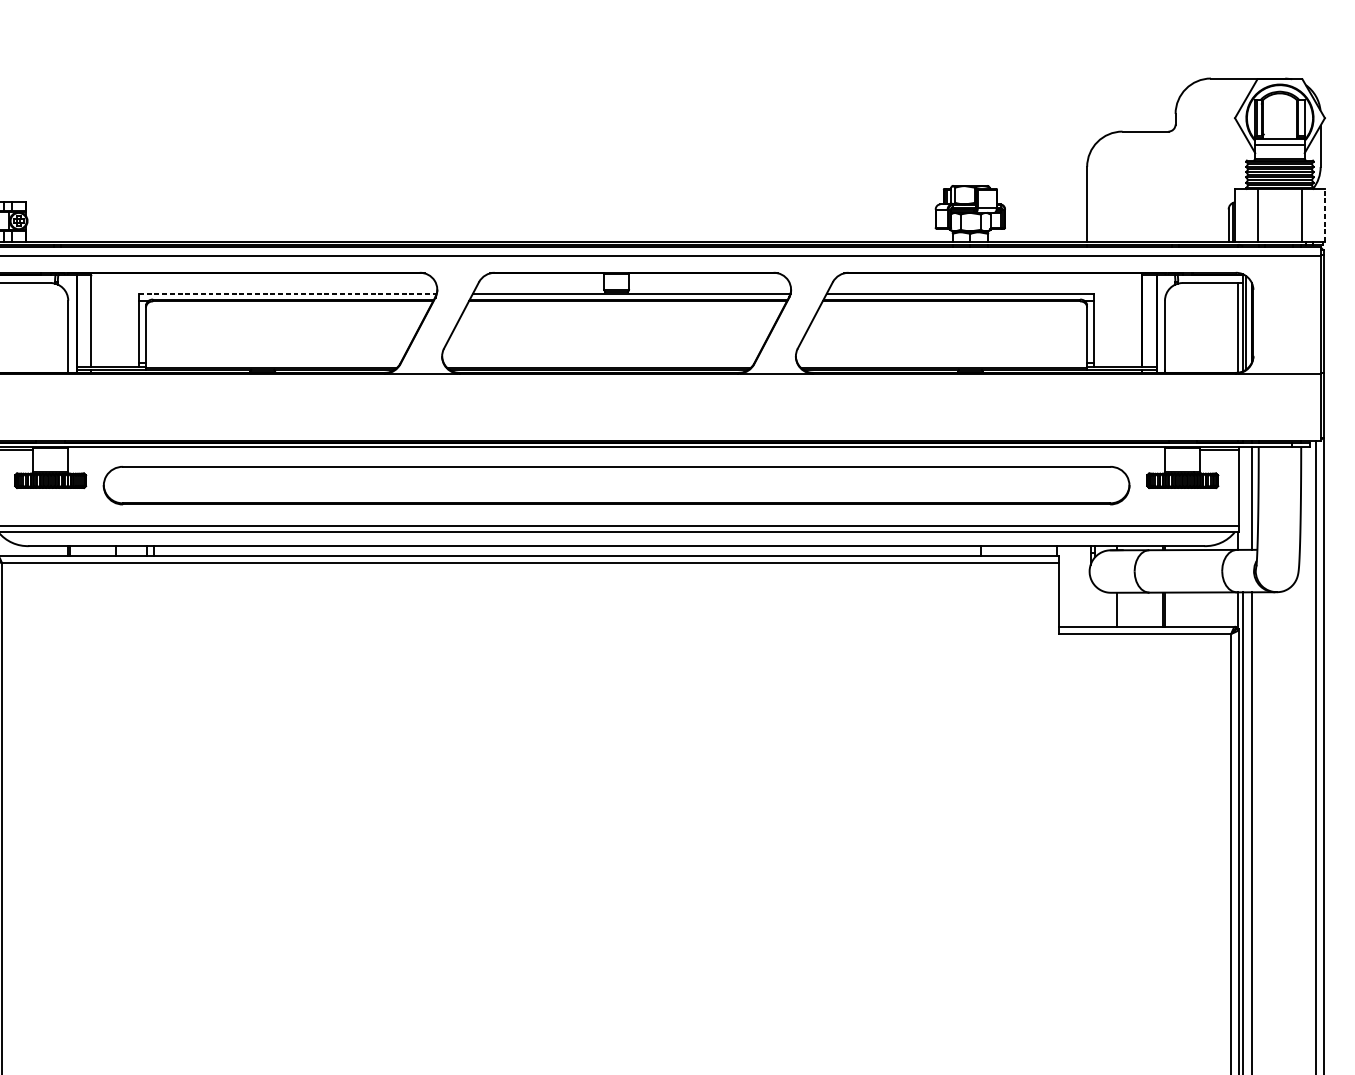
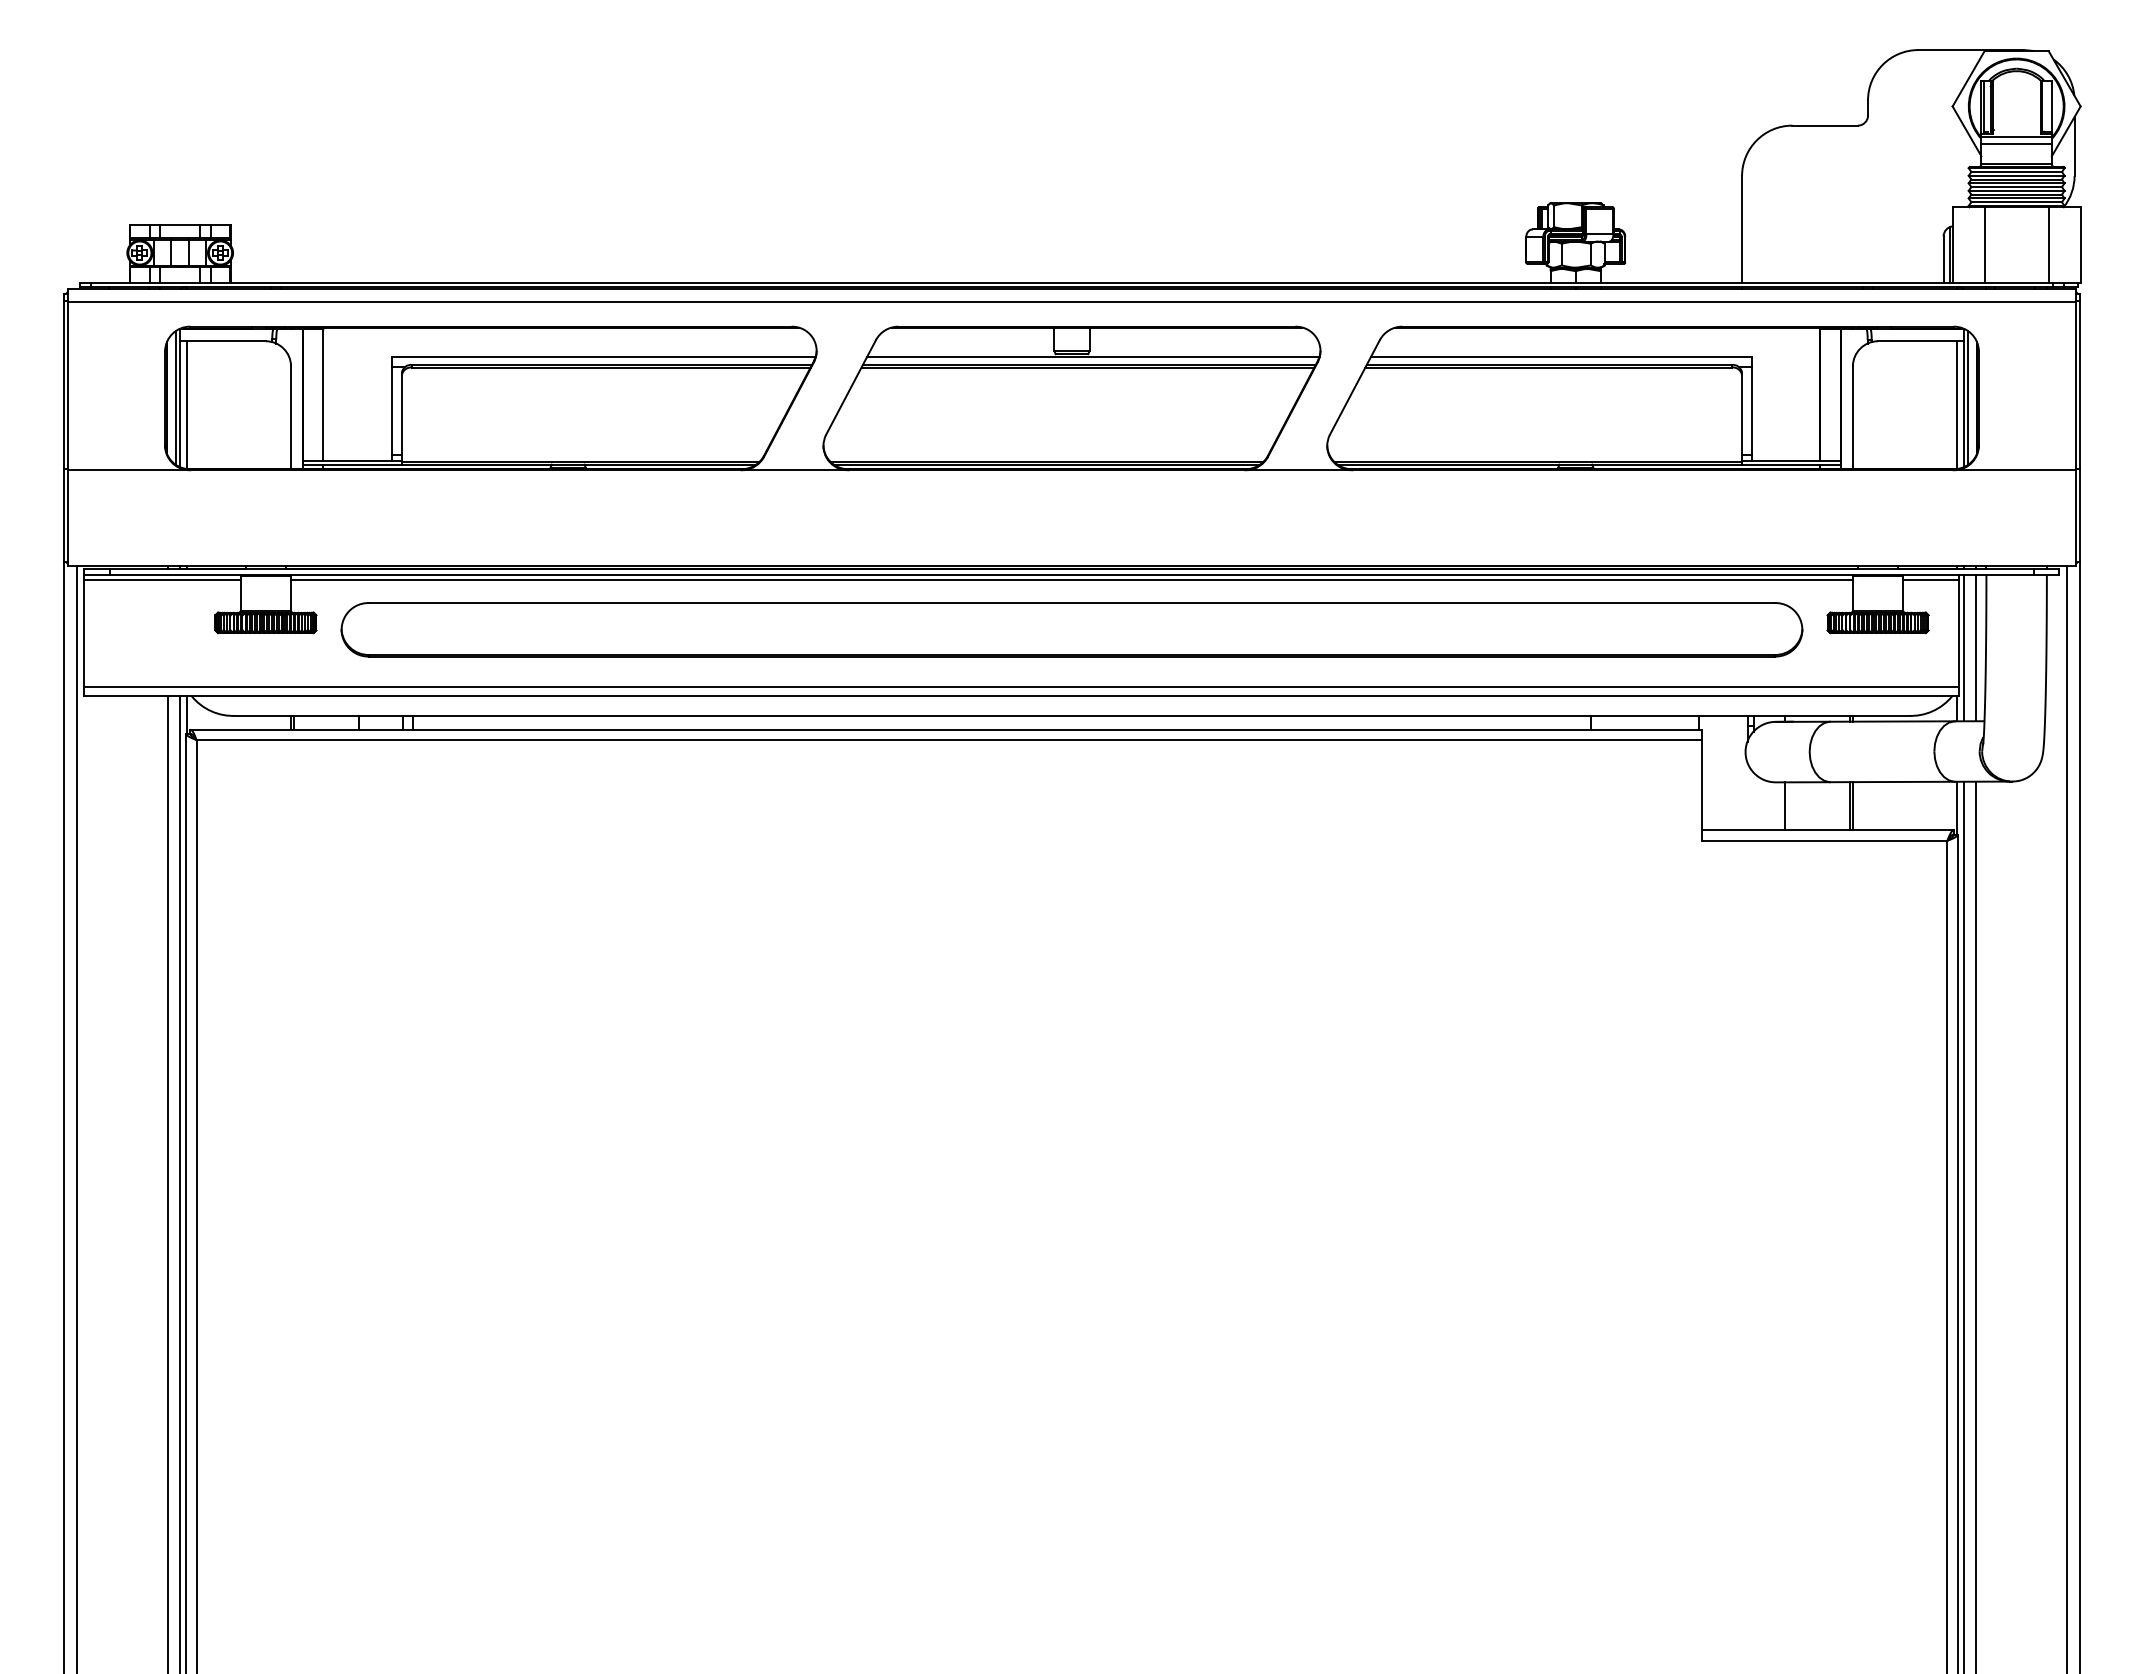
line: (1324, 215) -> (2080, 245), dashed -> solid
line: (288, 293) -> (604, 356), dashed -> solid
line: (616, 450) -> (1071, 579), added
line: (1242, 498) -> (1963, 648), added

